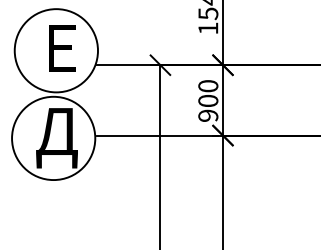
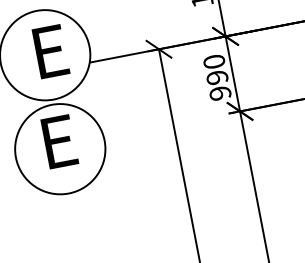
text: (208, 101) -> (217, 78), 900 -> 990
line: (157, 135) -> (170, 124), removed
text: (56, 138) -> (63, 148), Д -> Е

